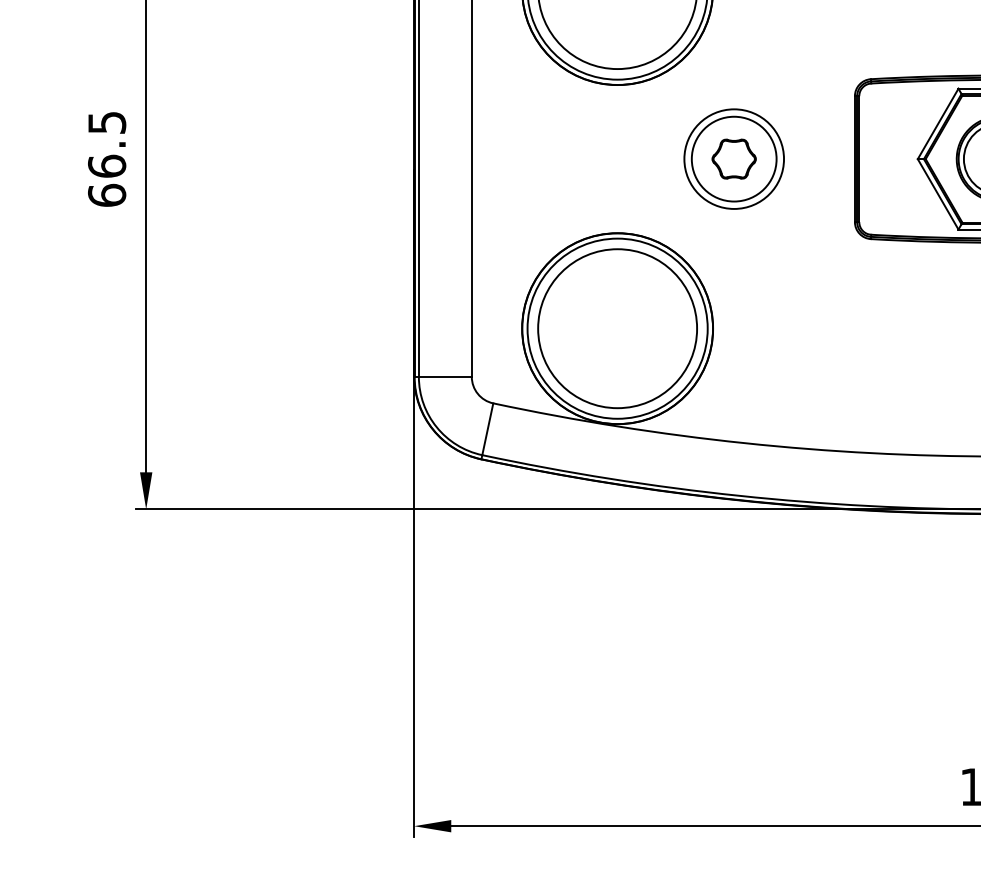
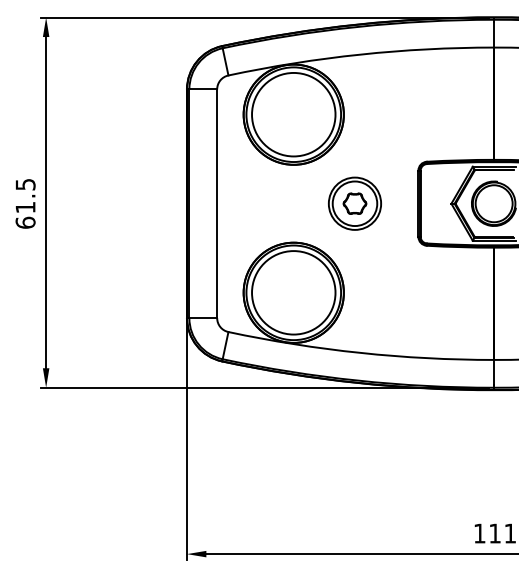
text: (106, 166) -> (25, 207), 66.5 -> 61.5

